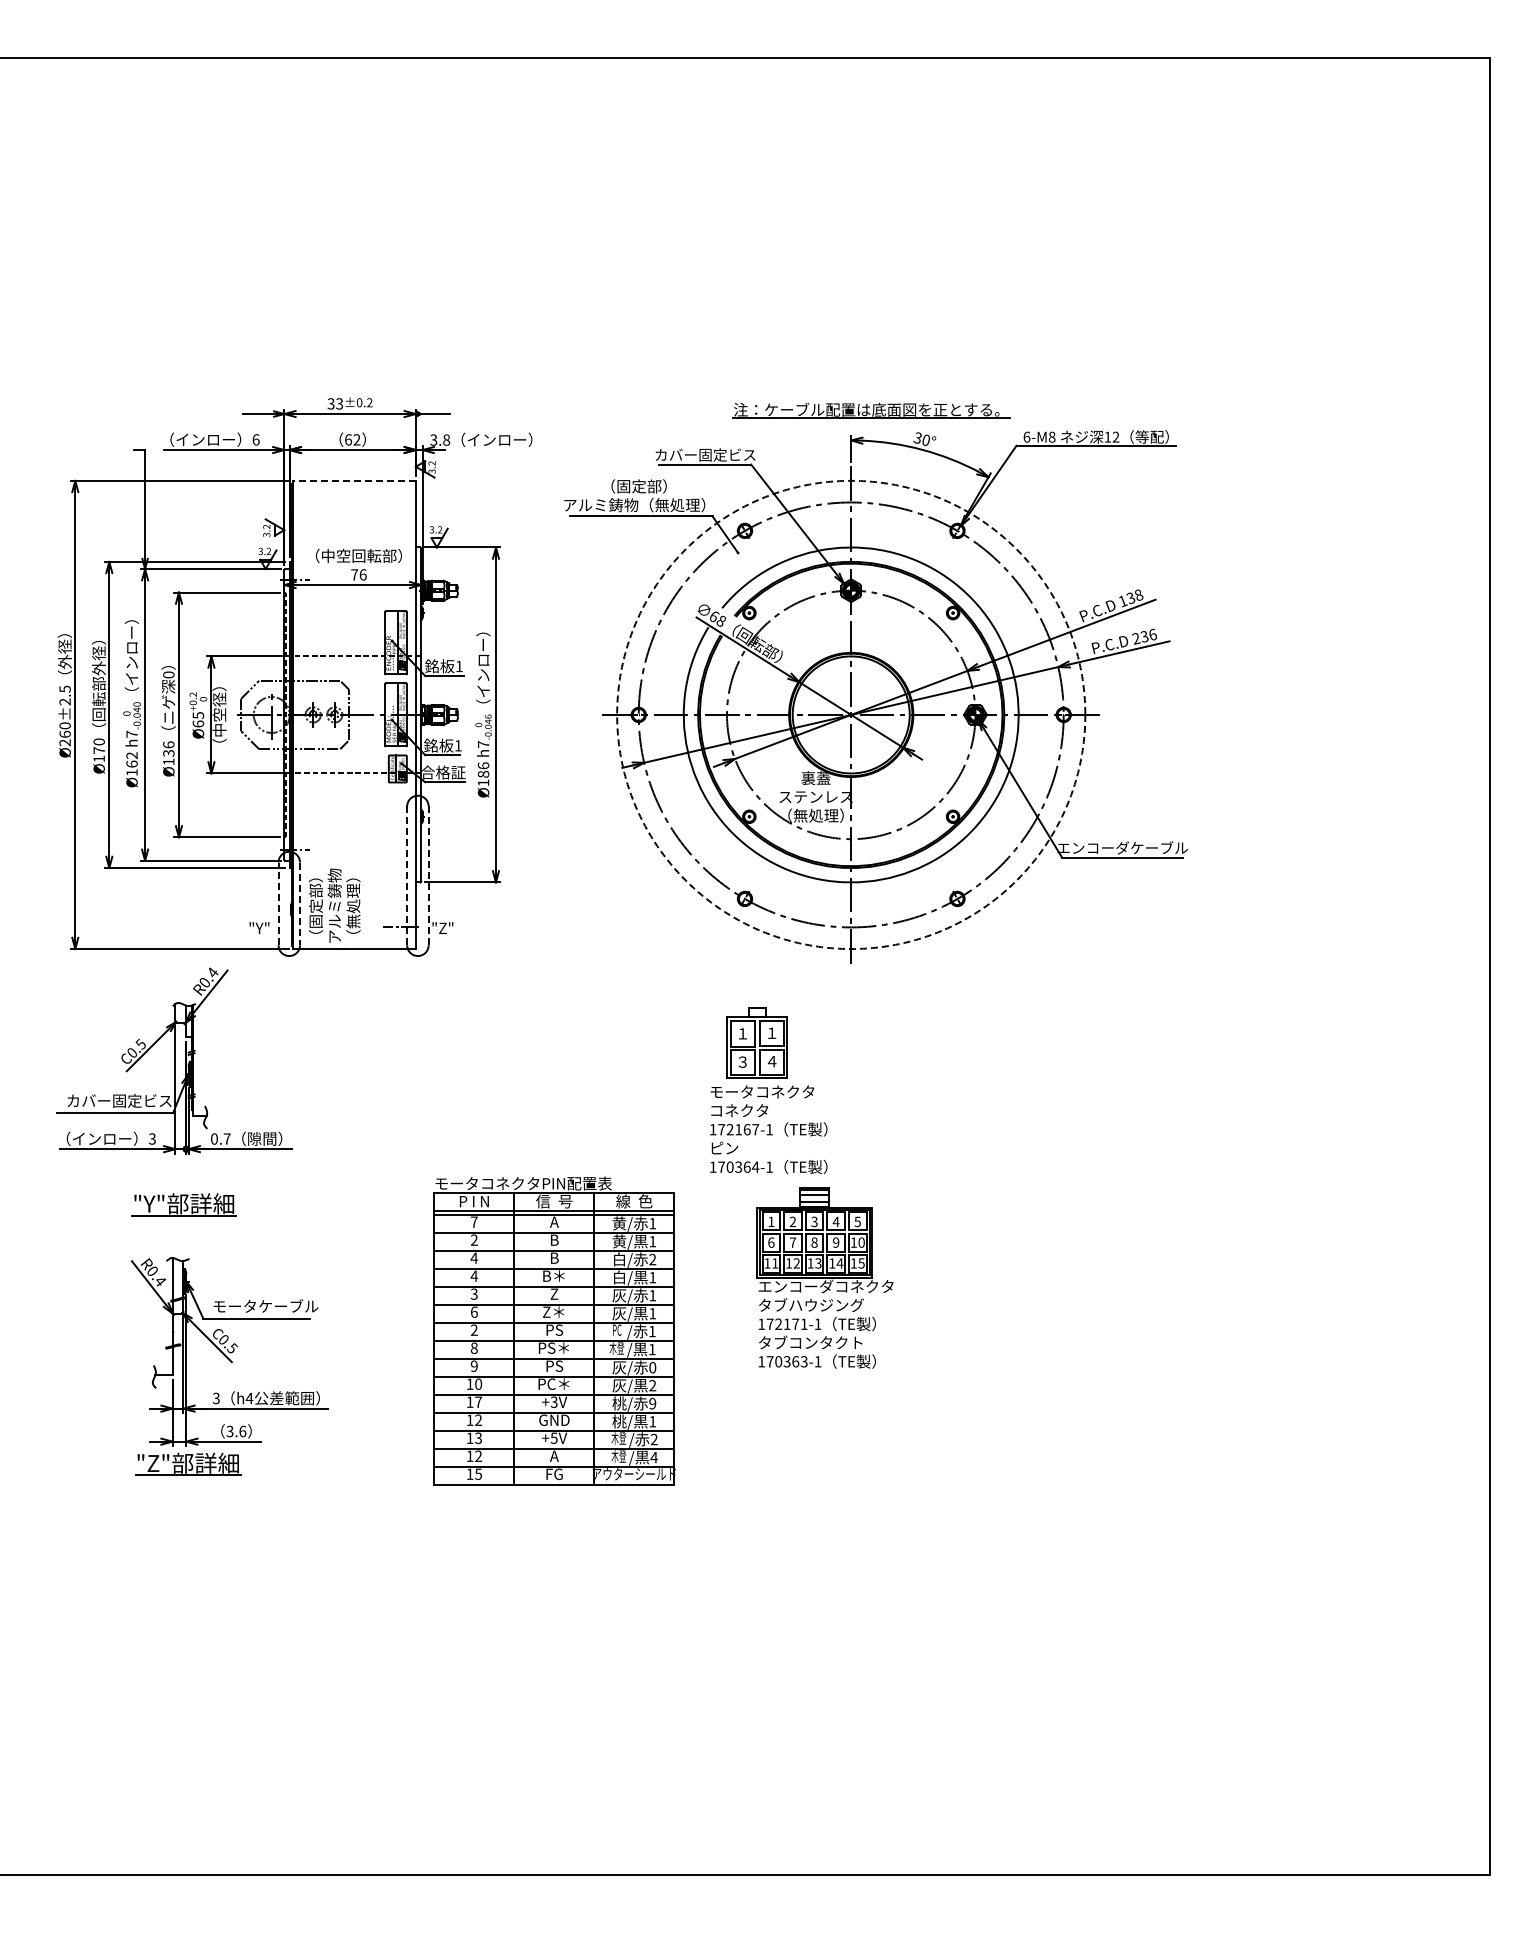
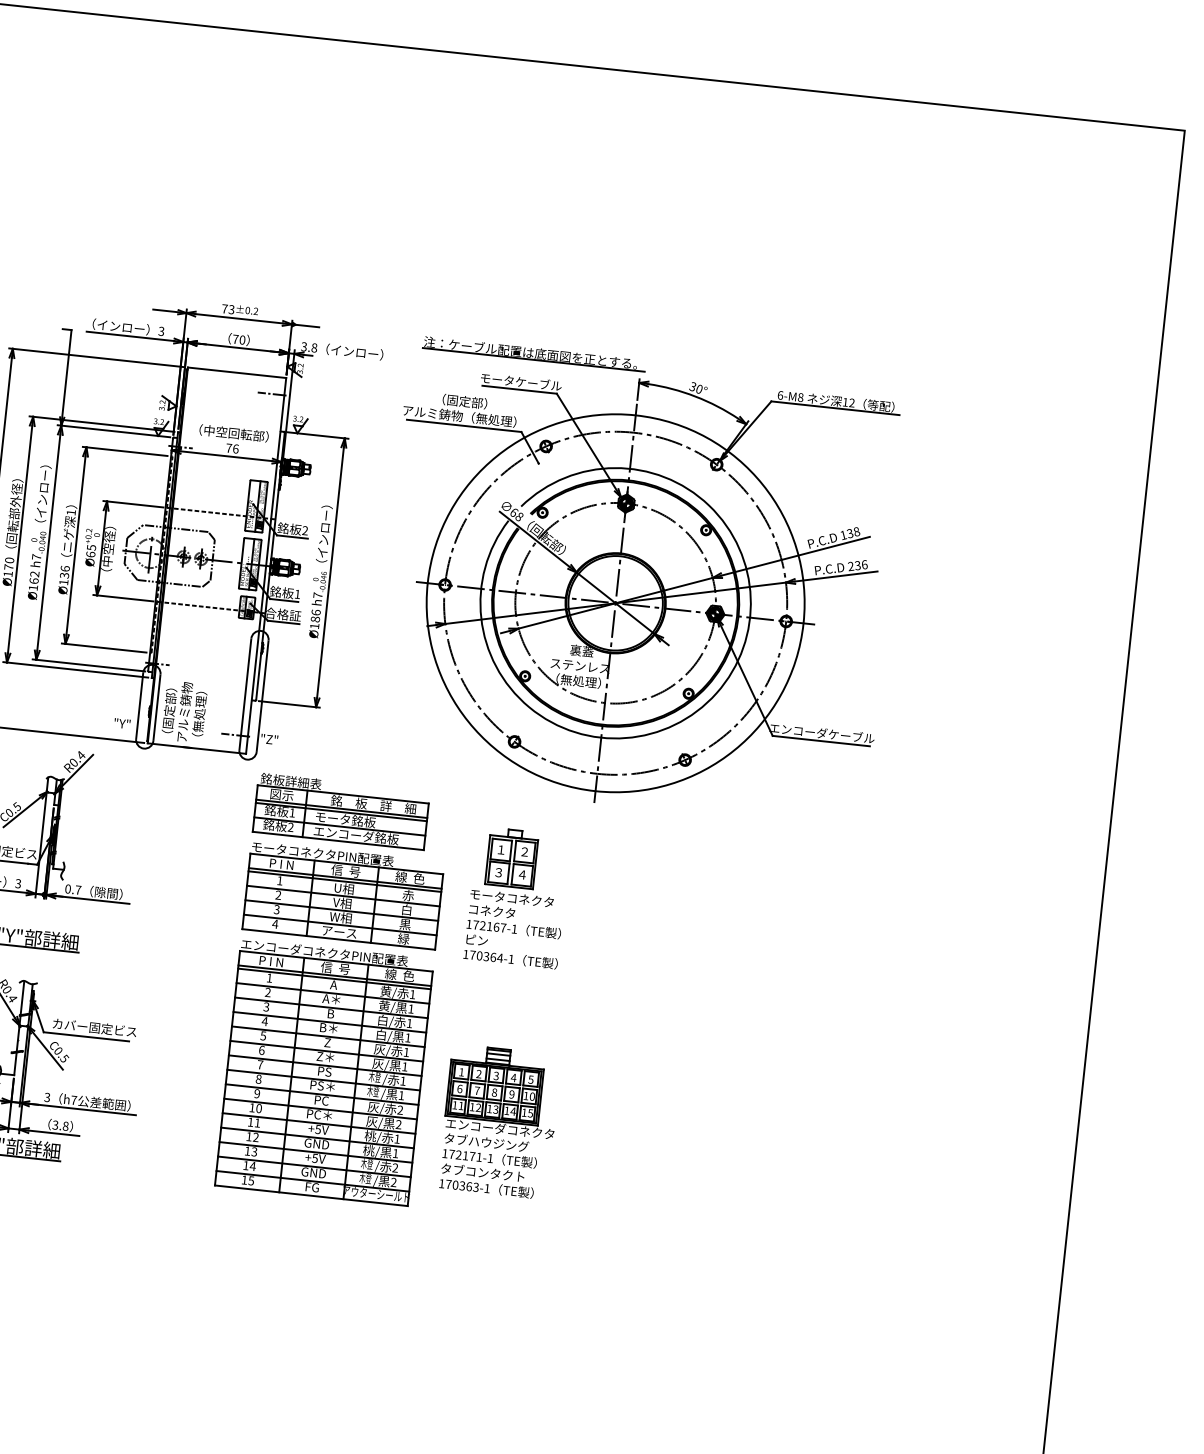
text: (330, 403) -> (224, 308), 33 -> 73
part: (871, 410) -> (534, 353), moved
text: (255, 439) -> (161, 331), 6 -> 3
text: (352, 439) -> (238, 339), 62 -> 70
text: (705, 454) -> (521, 381), カバー固定ビス -> モータケーブル
line: (354, 480) -> (237, 372), dashed -> solid
line: (400, 502) -> (272, 394), added
text: (458, 665) -> (304, 529), 1 -> 2
text: (168, 674) -> (71, 512), 0 -> 1
circle: (851, 714) -> (615, 602), dashed -> solid
line: (407, 875) -> (245, 694), dashed -> solid
line: (428, 876) -> (262, 696), dashed -> solid
line: (278, 903) -> (139, 705), dashed -> solid
line: (300, 904) -> (157, 708), dashed -> solid
part: (540, 1007) -> (341, 811), added
text: (771, 1032) -> (524, 851), １ -> ２
part: (553, 1110) -> (342, 895), added
text: (538, 1183) -> (324, 952), モータコネクタPIN配置表 -> エンコーダコネクタPIN配置表
text: (474, 1221) -> (269, 977), 7 -> 1
text: (553, 1239) -> (331, 998), B -> A＊
text: (474, 1257) -> (266, 1006), 4 -> 3
text: (652, 1259) -> (409, 1023), 2 -> 1
part: (824, 1277) -> (499, 1121), moved
text: (474, 1293) -> (263, 1035), 3 -> 5
text: (265, 1306) -> (94, 1027), モータケーブル -> カバー固定ビス
text: (473, 1329) -> (259, 1064), 2 -> 7
text: (616, 1330) -> (374, 1077), PC -> 木登
text: (554, 1365) -> (321, 1100), PS -> PC
text: (652, 1367) -> (400, 1110), 0 -> 2
text: (249, 1398) -> (73, 1100), h4 -> h7
text: (478, 1401) -> (257, 1122), 17 -> 11
text: (554, 1401) -> (318, 1128), +3V -> +5V
text: (652, 1403) -> (397, 1138), 9 -> 1
text: (242, 1431) -> (65, 1126), 3.6 -> 3.8
text: (478, 1455) -> (252, 1165), 12 -> 14
text: (554, 1455) -> (313, 1172), A -> GND
text: (654, 1457) -> (394, 1182), 4 -> 2

